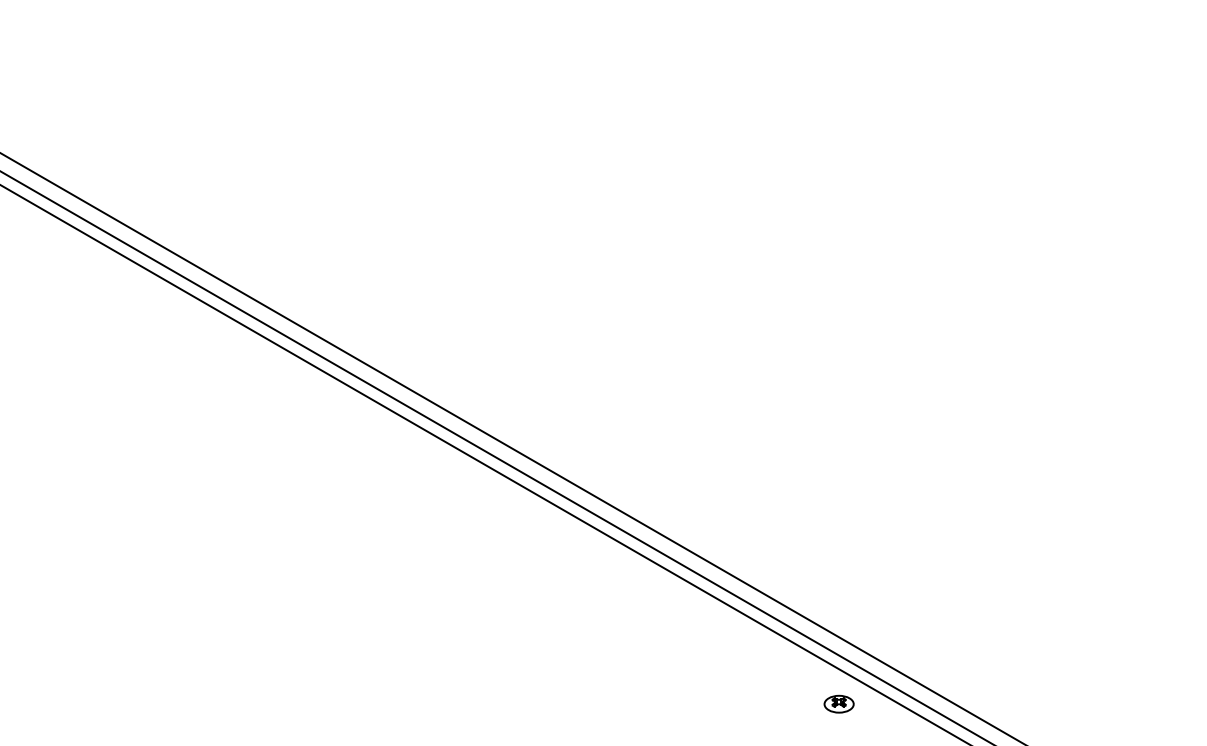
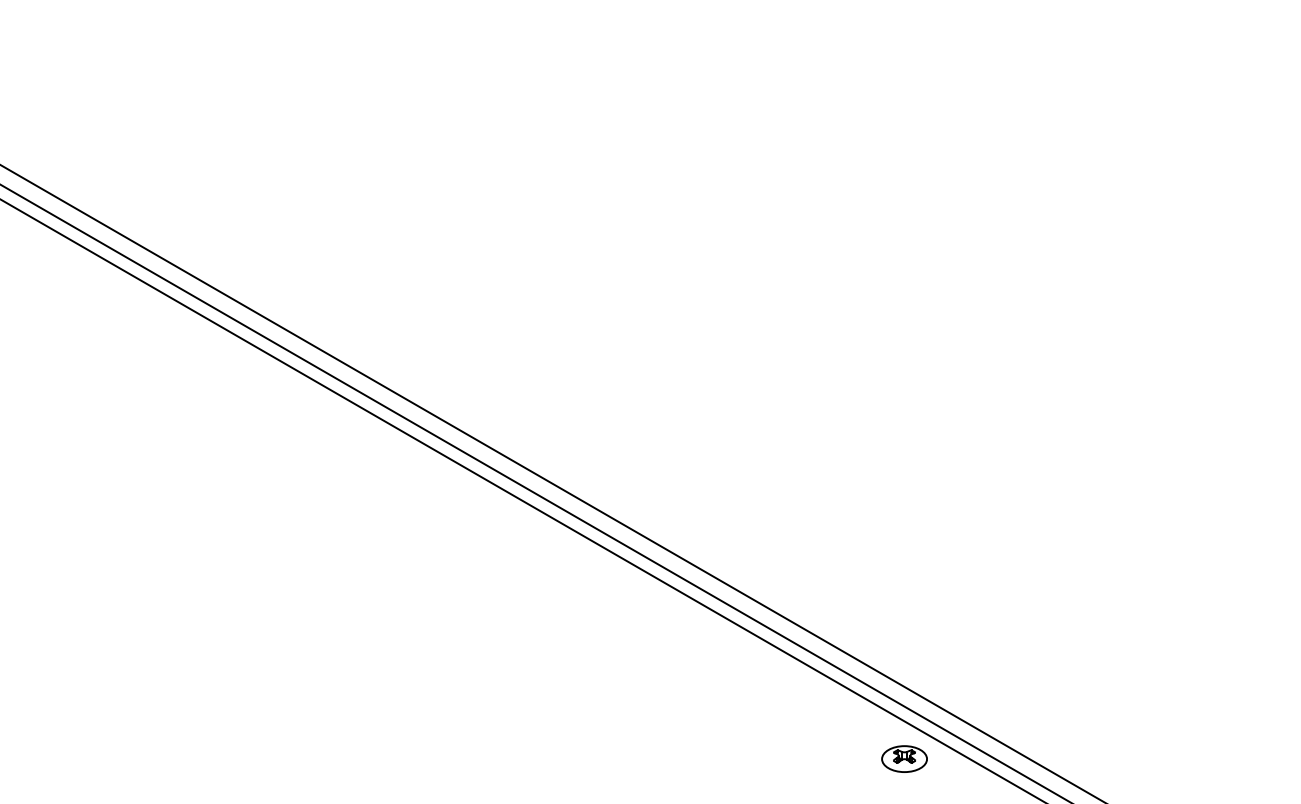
part: (839, 703) -> (904, 758), size x1.43

